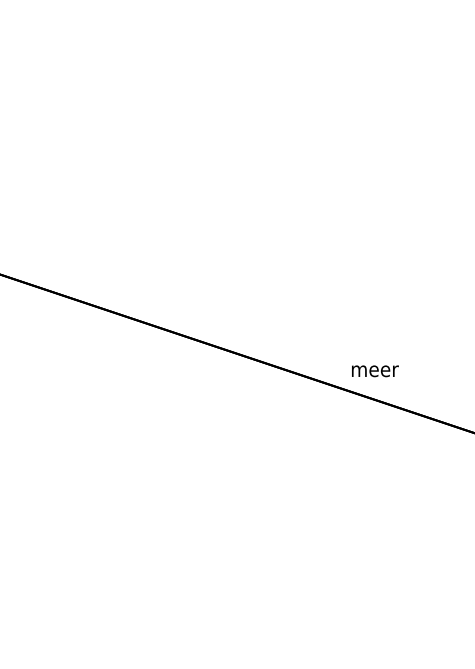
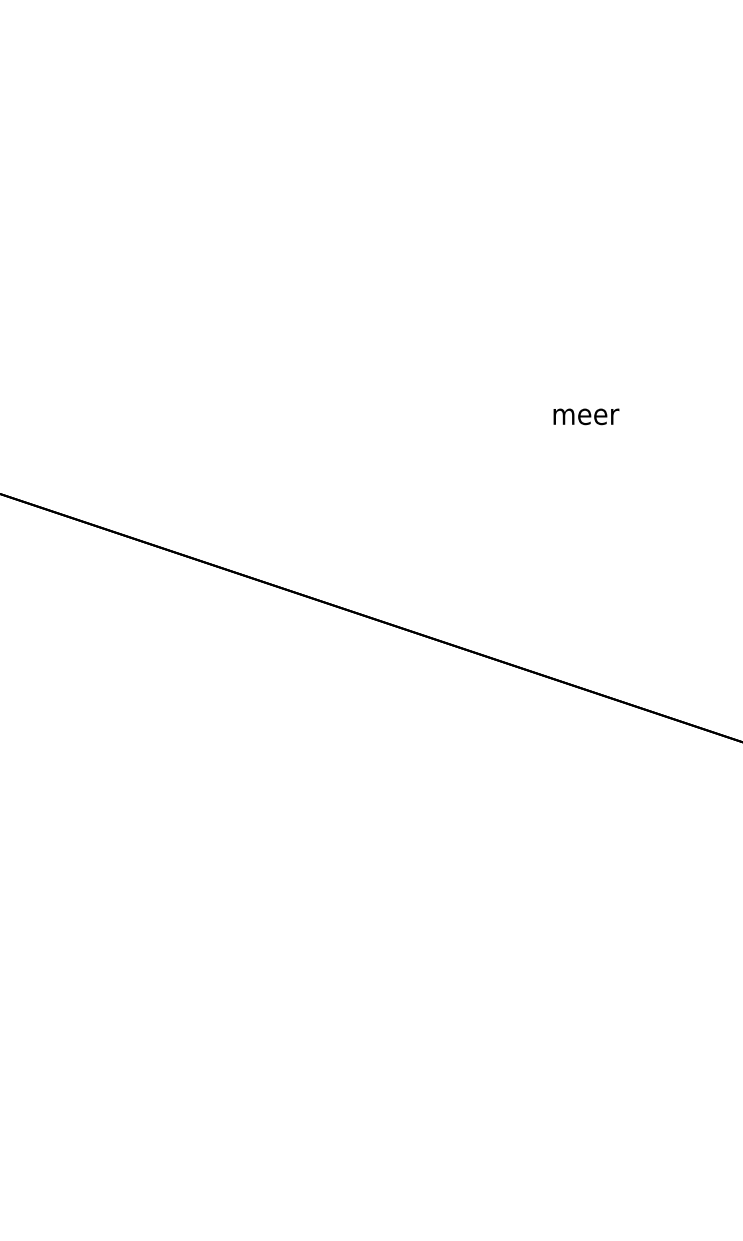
text: (375, 371) -> (586, 416), moved

